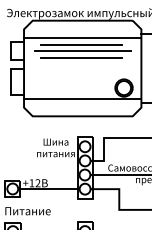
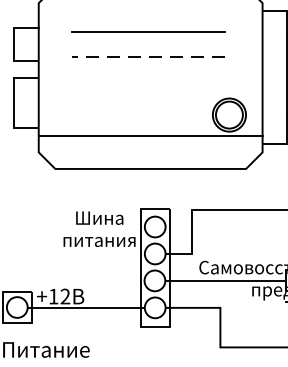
line: (82, 38) -> (150, 20), removed
line: (82, 51) -> (150, 45), removed
line: (81, 57) -> (148, 56), solid -> dashed

